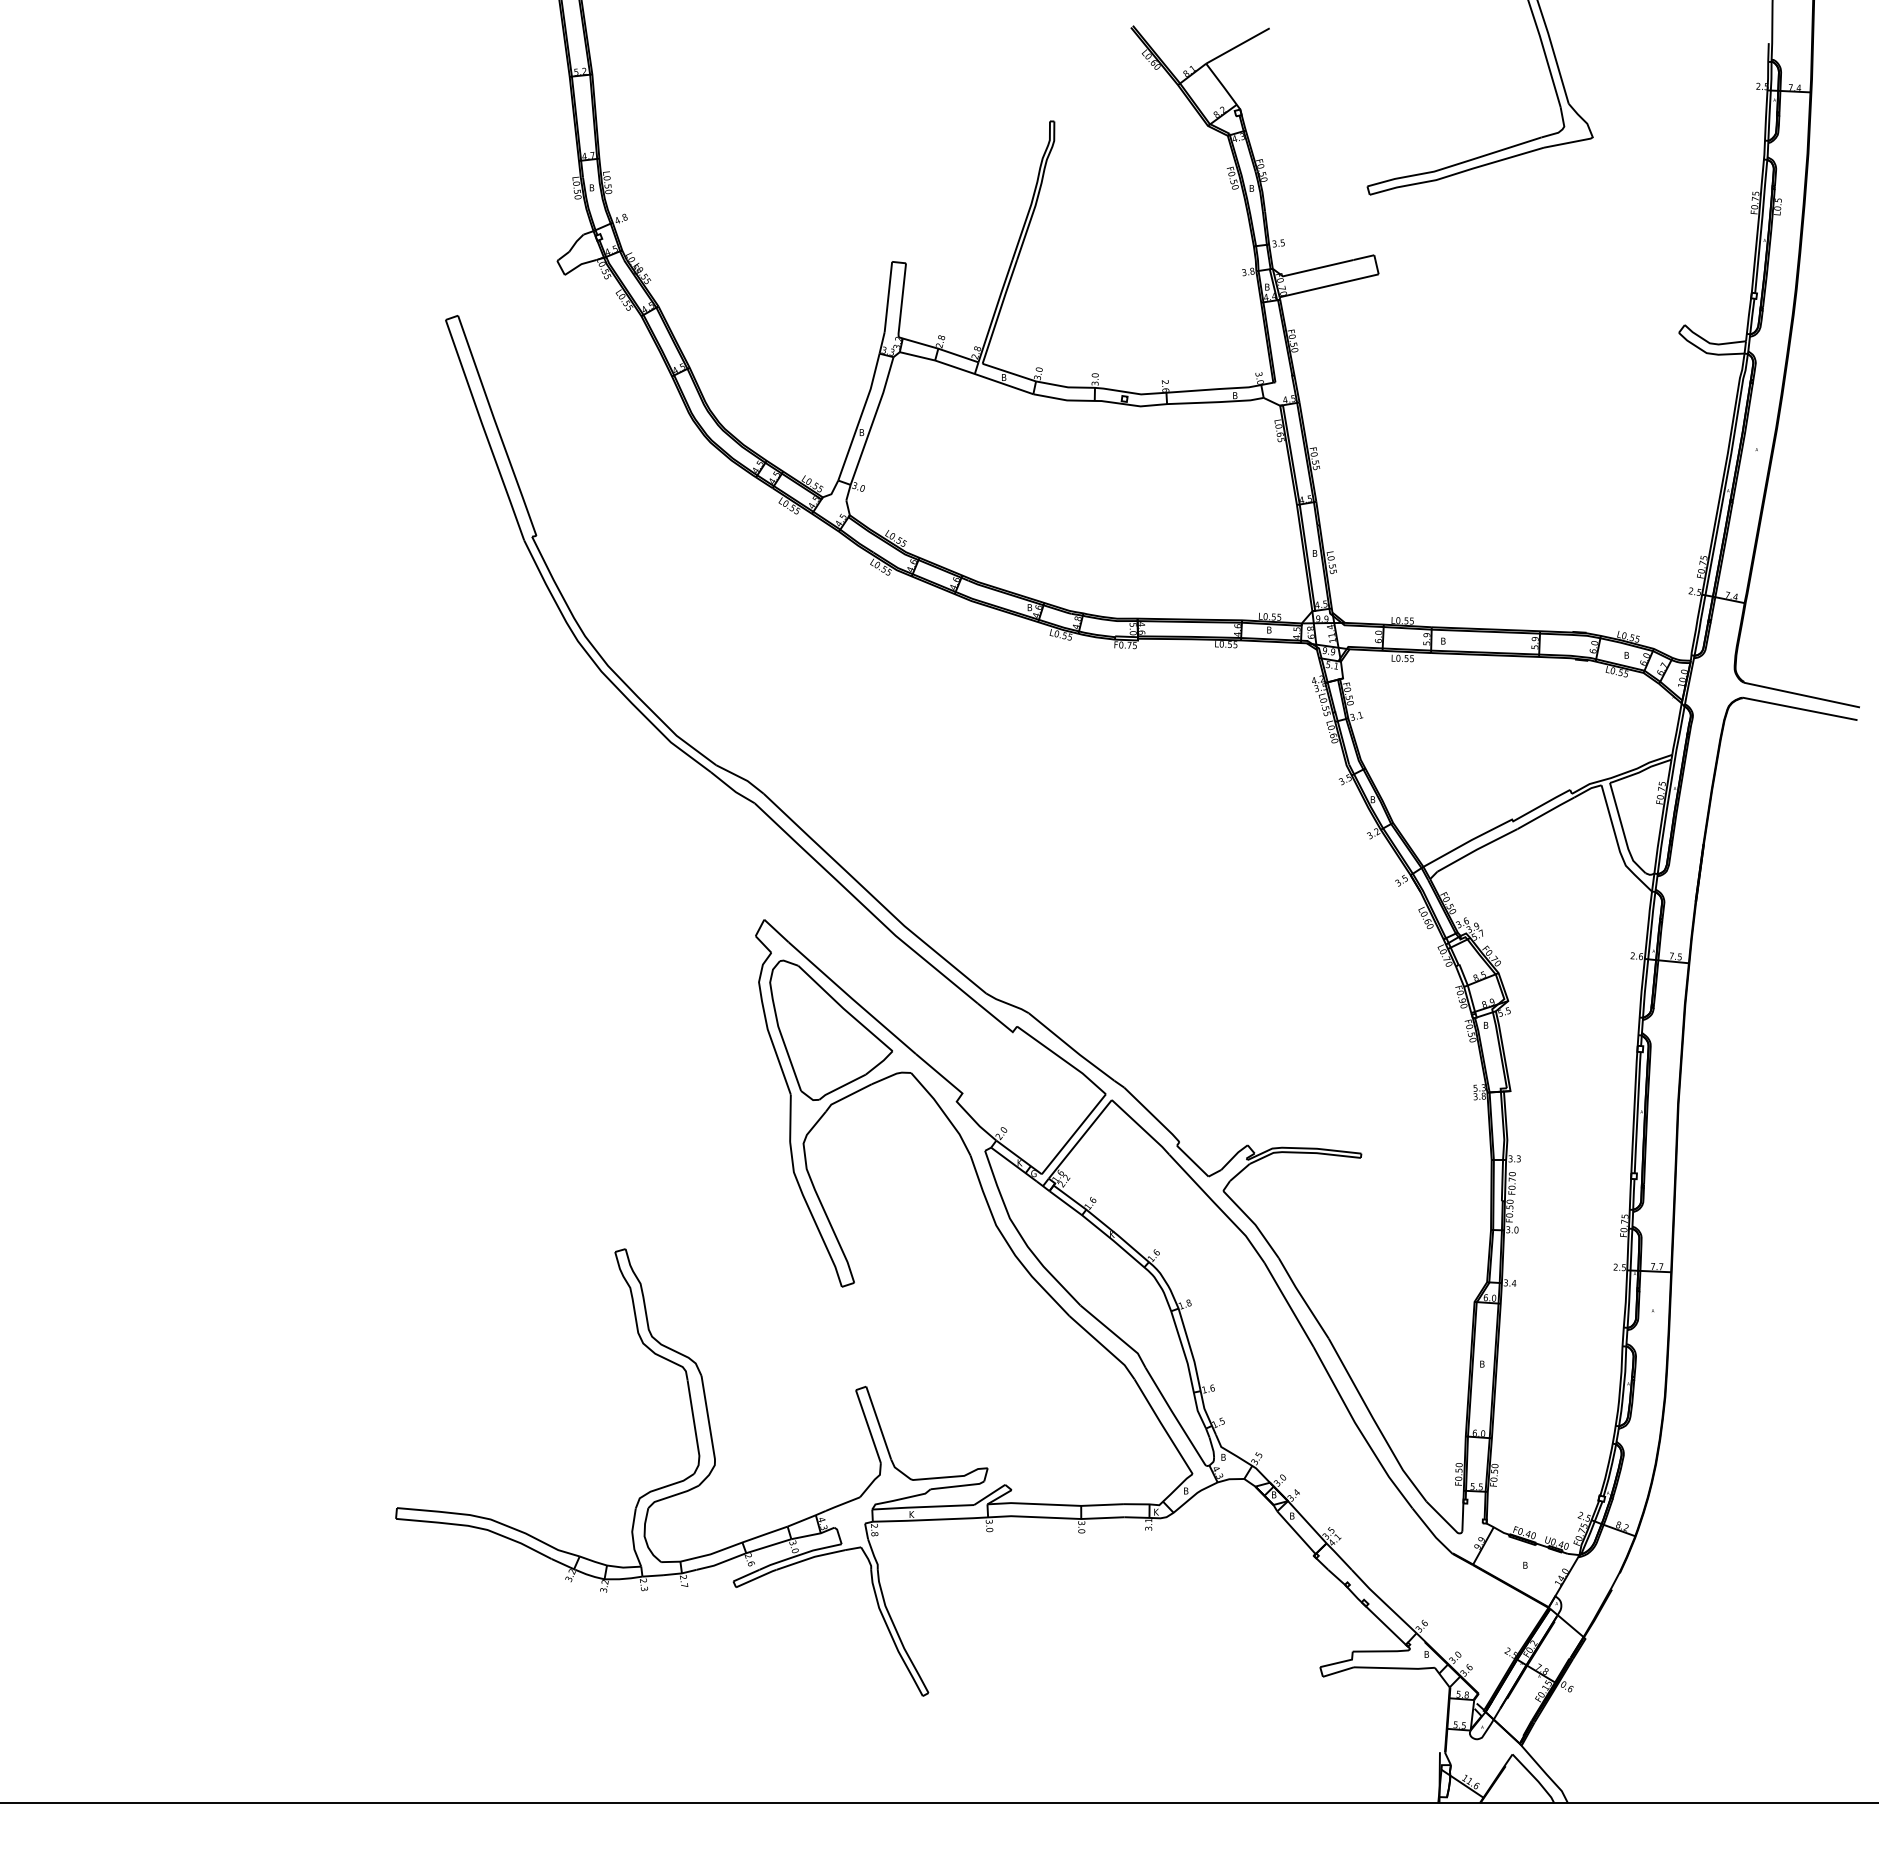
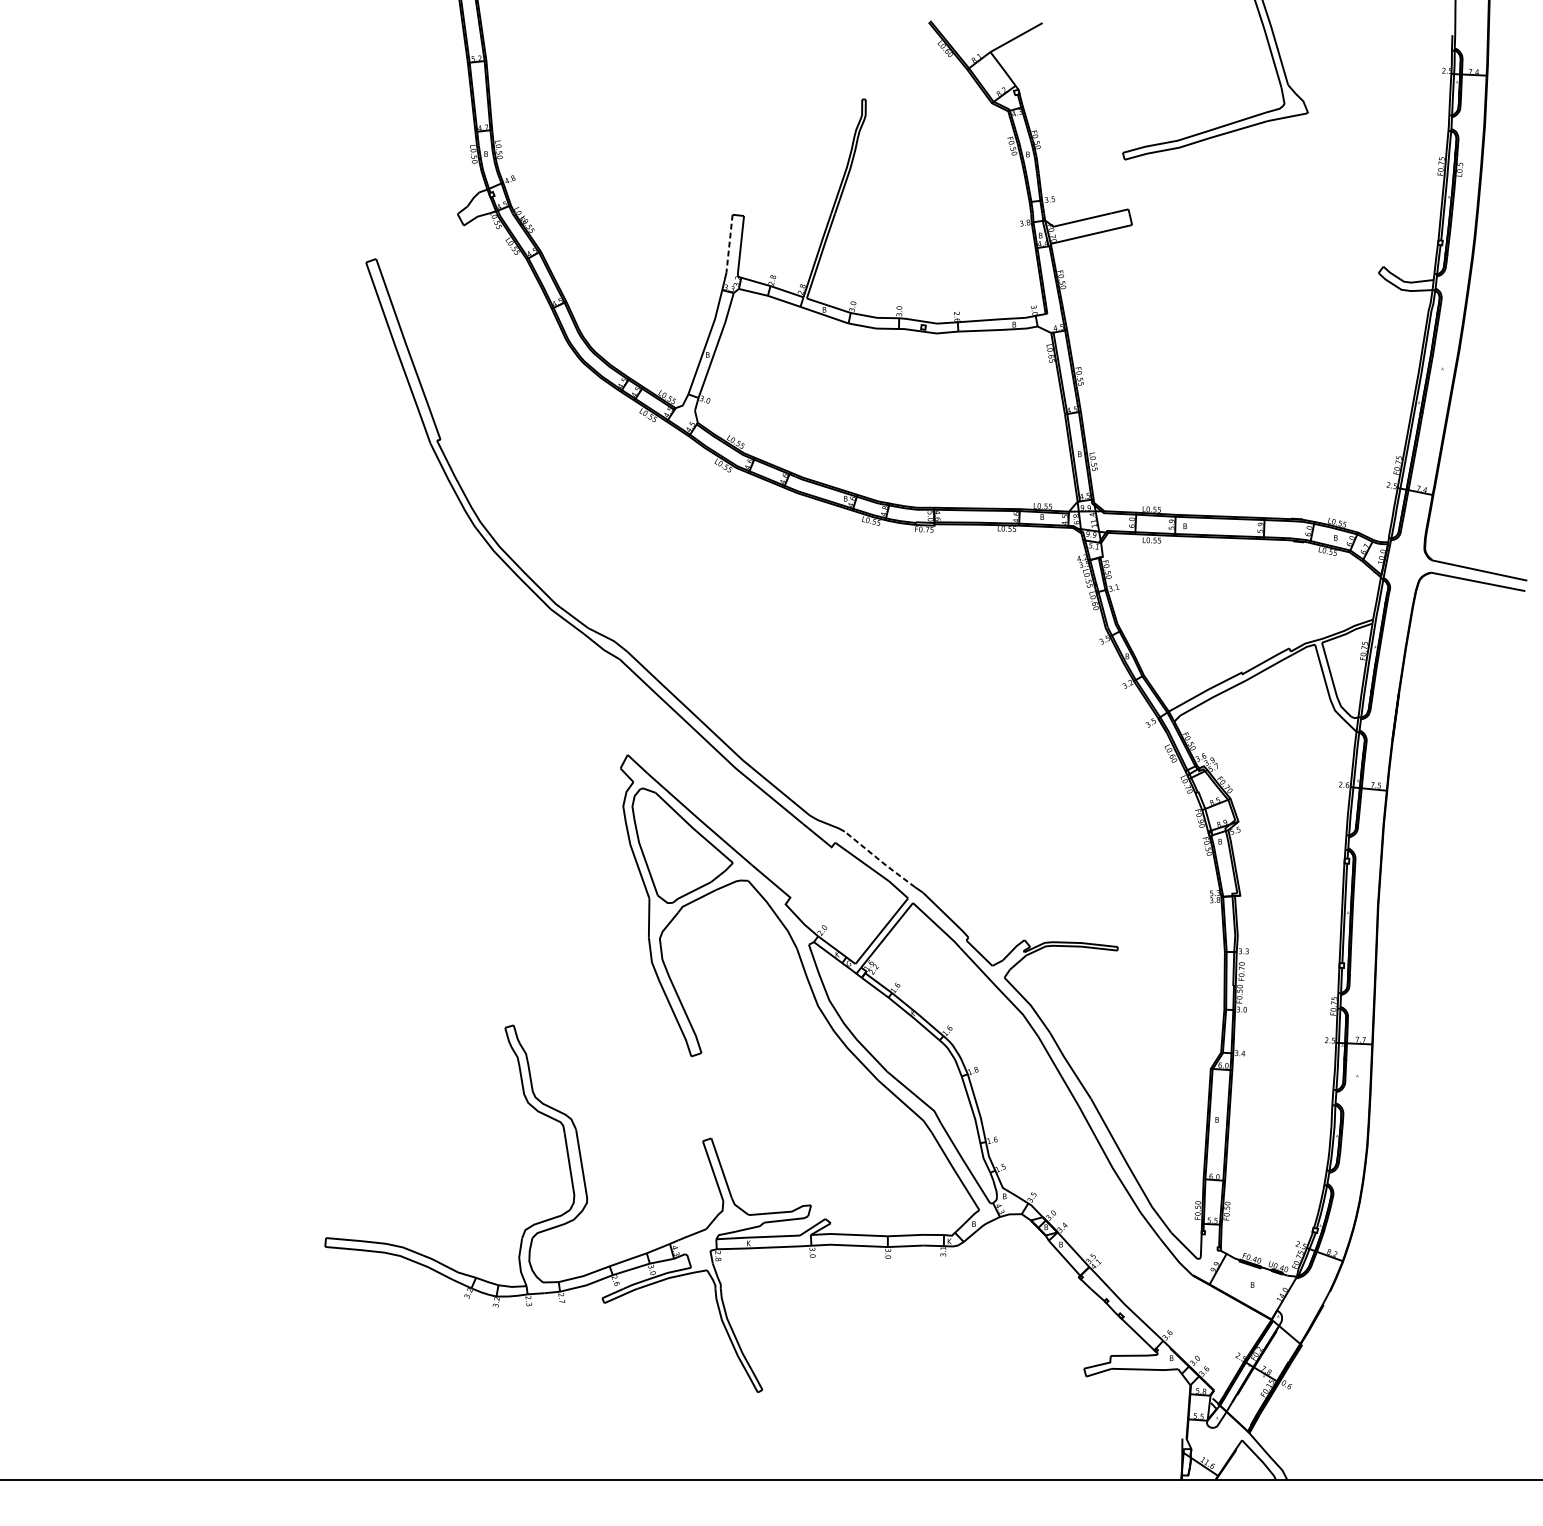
line: (888, 297) -> (729, 244), solid -> dashed
line: (1071, 1048) -> (879, 860), solid -> dashed

